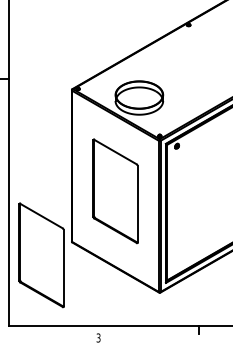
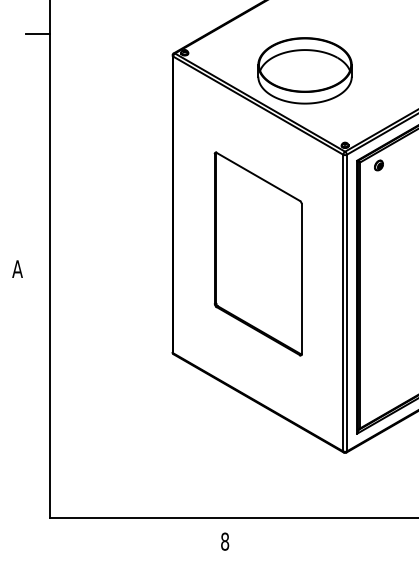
part: (41, 255) -> (113, 379), removed
text: (98, 337) -> (224, 540), 3 -> 8

